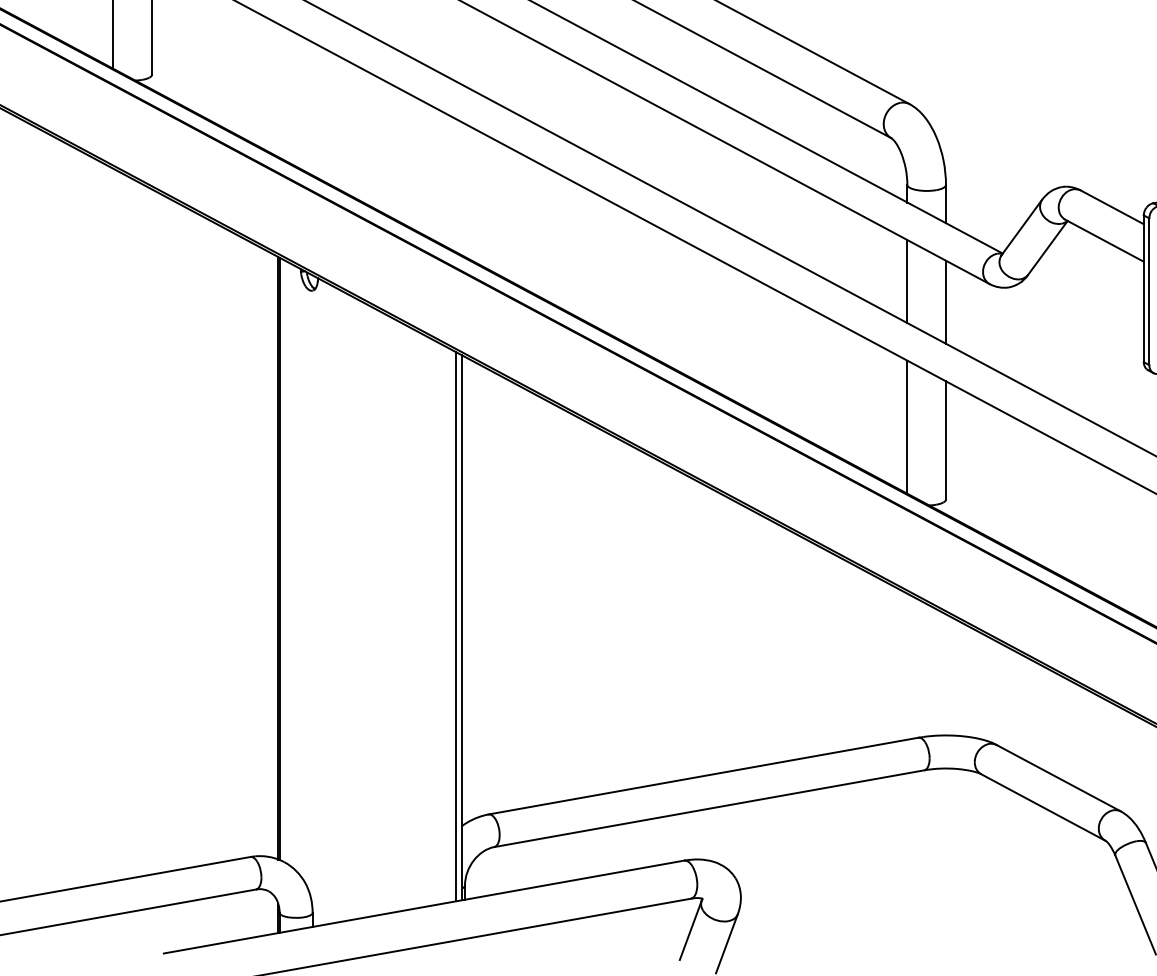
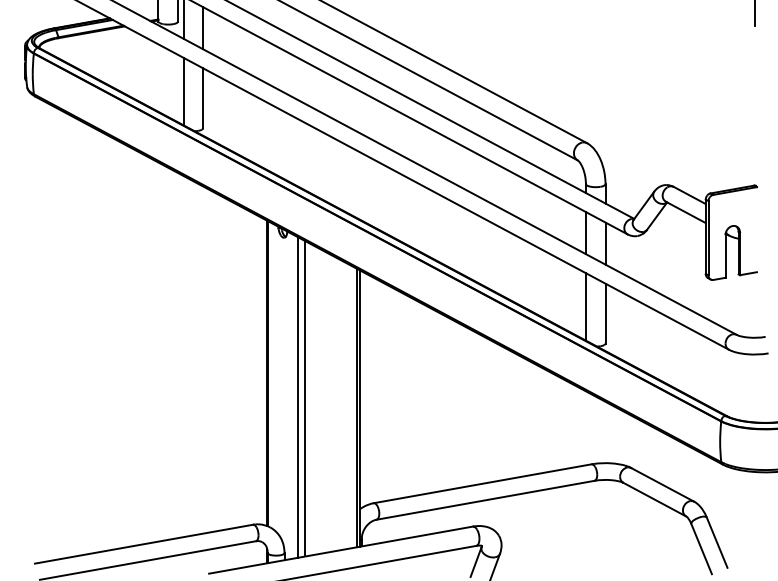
line: (338, 605) -> (297, 397), added
line: (354, 607) -> (305, 398), added

